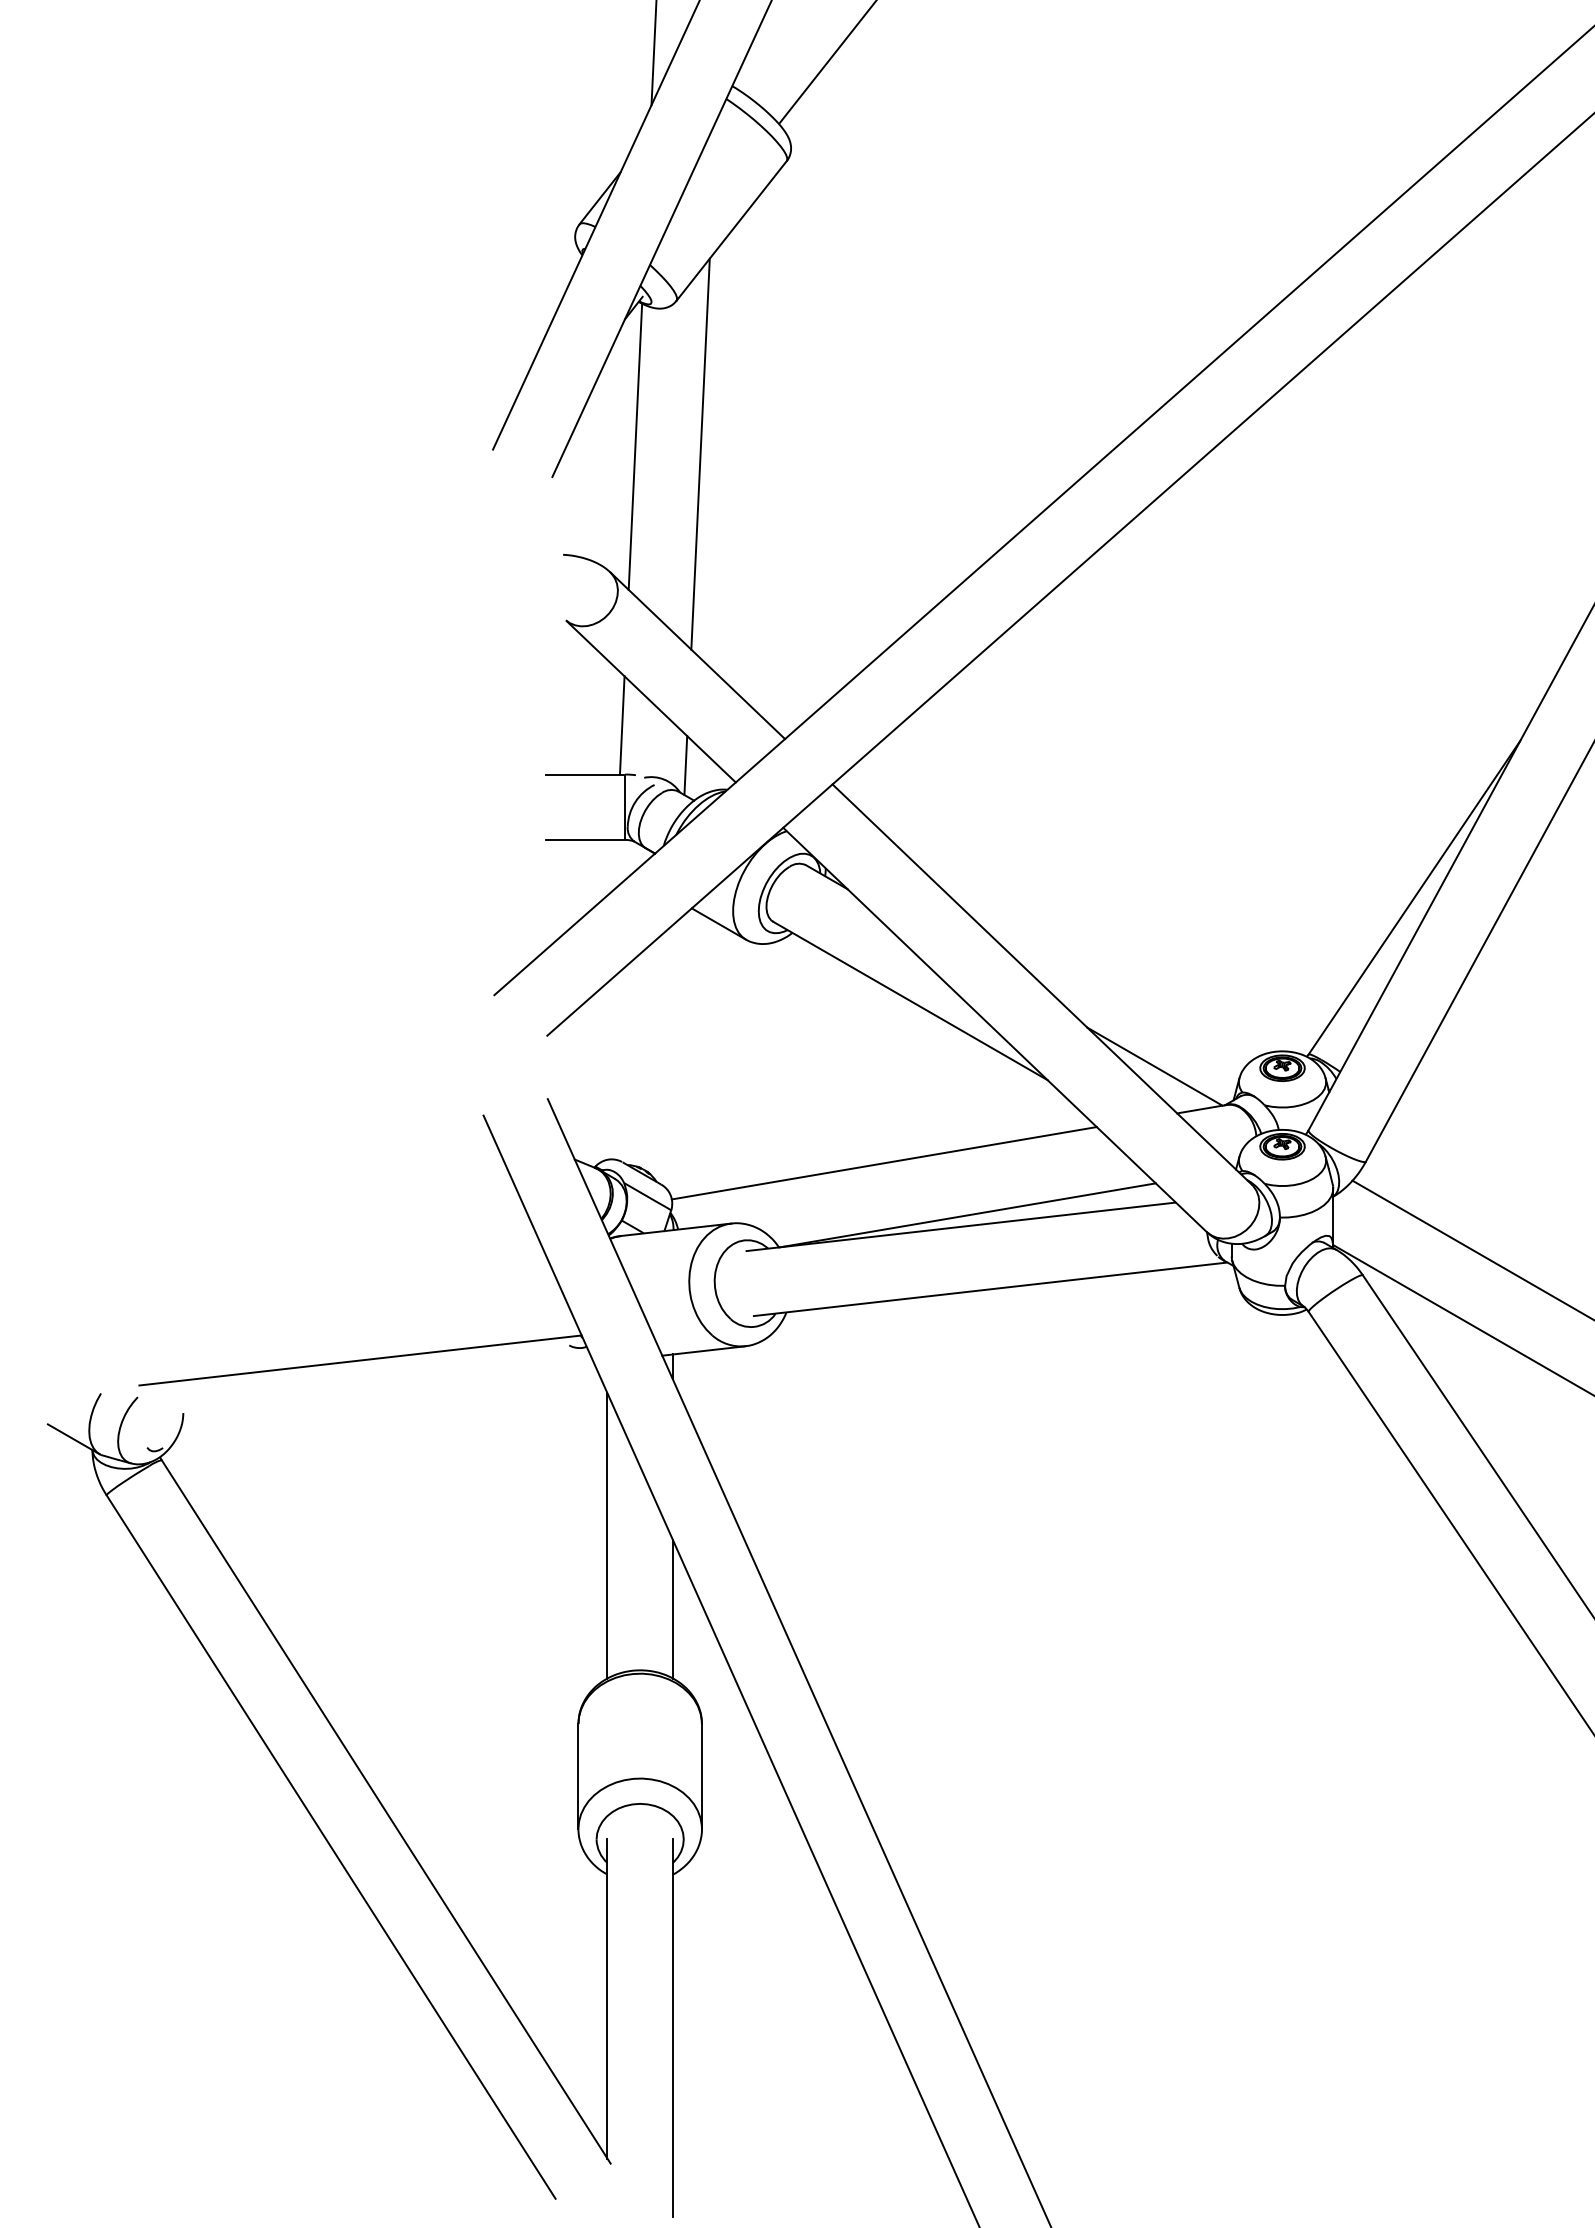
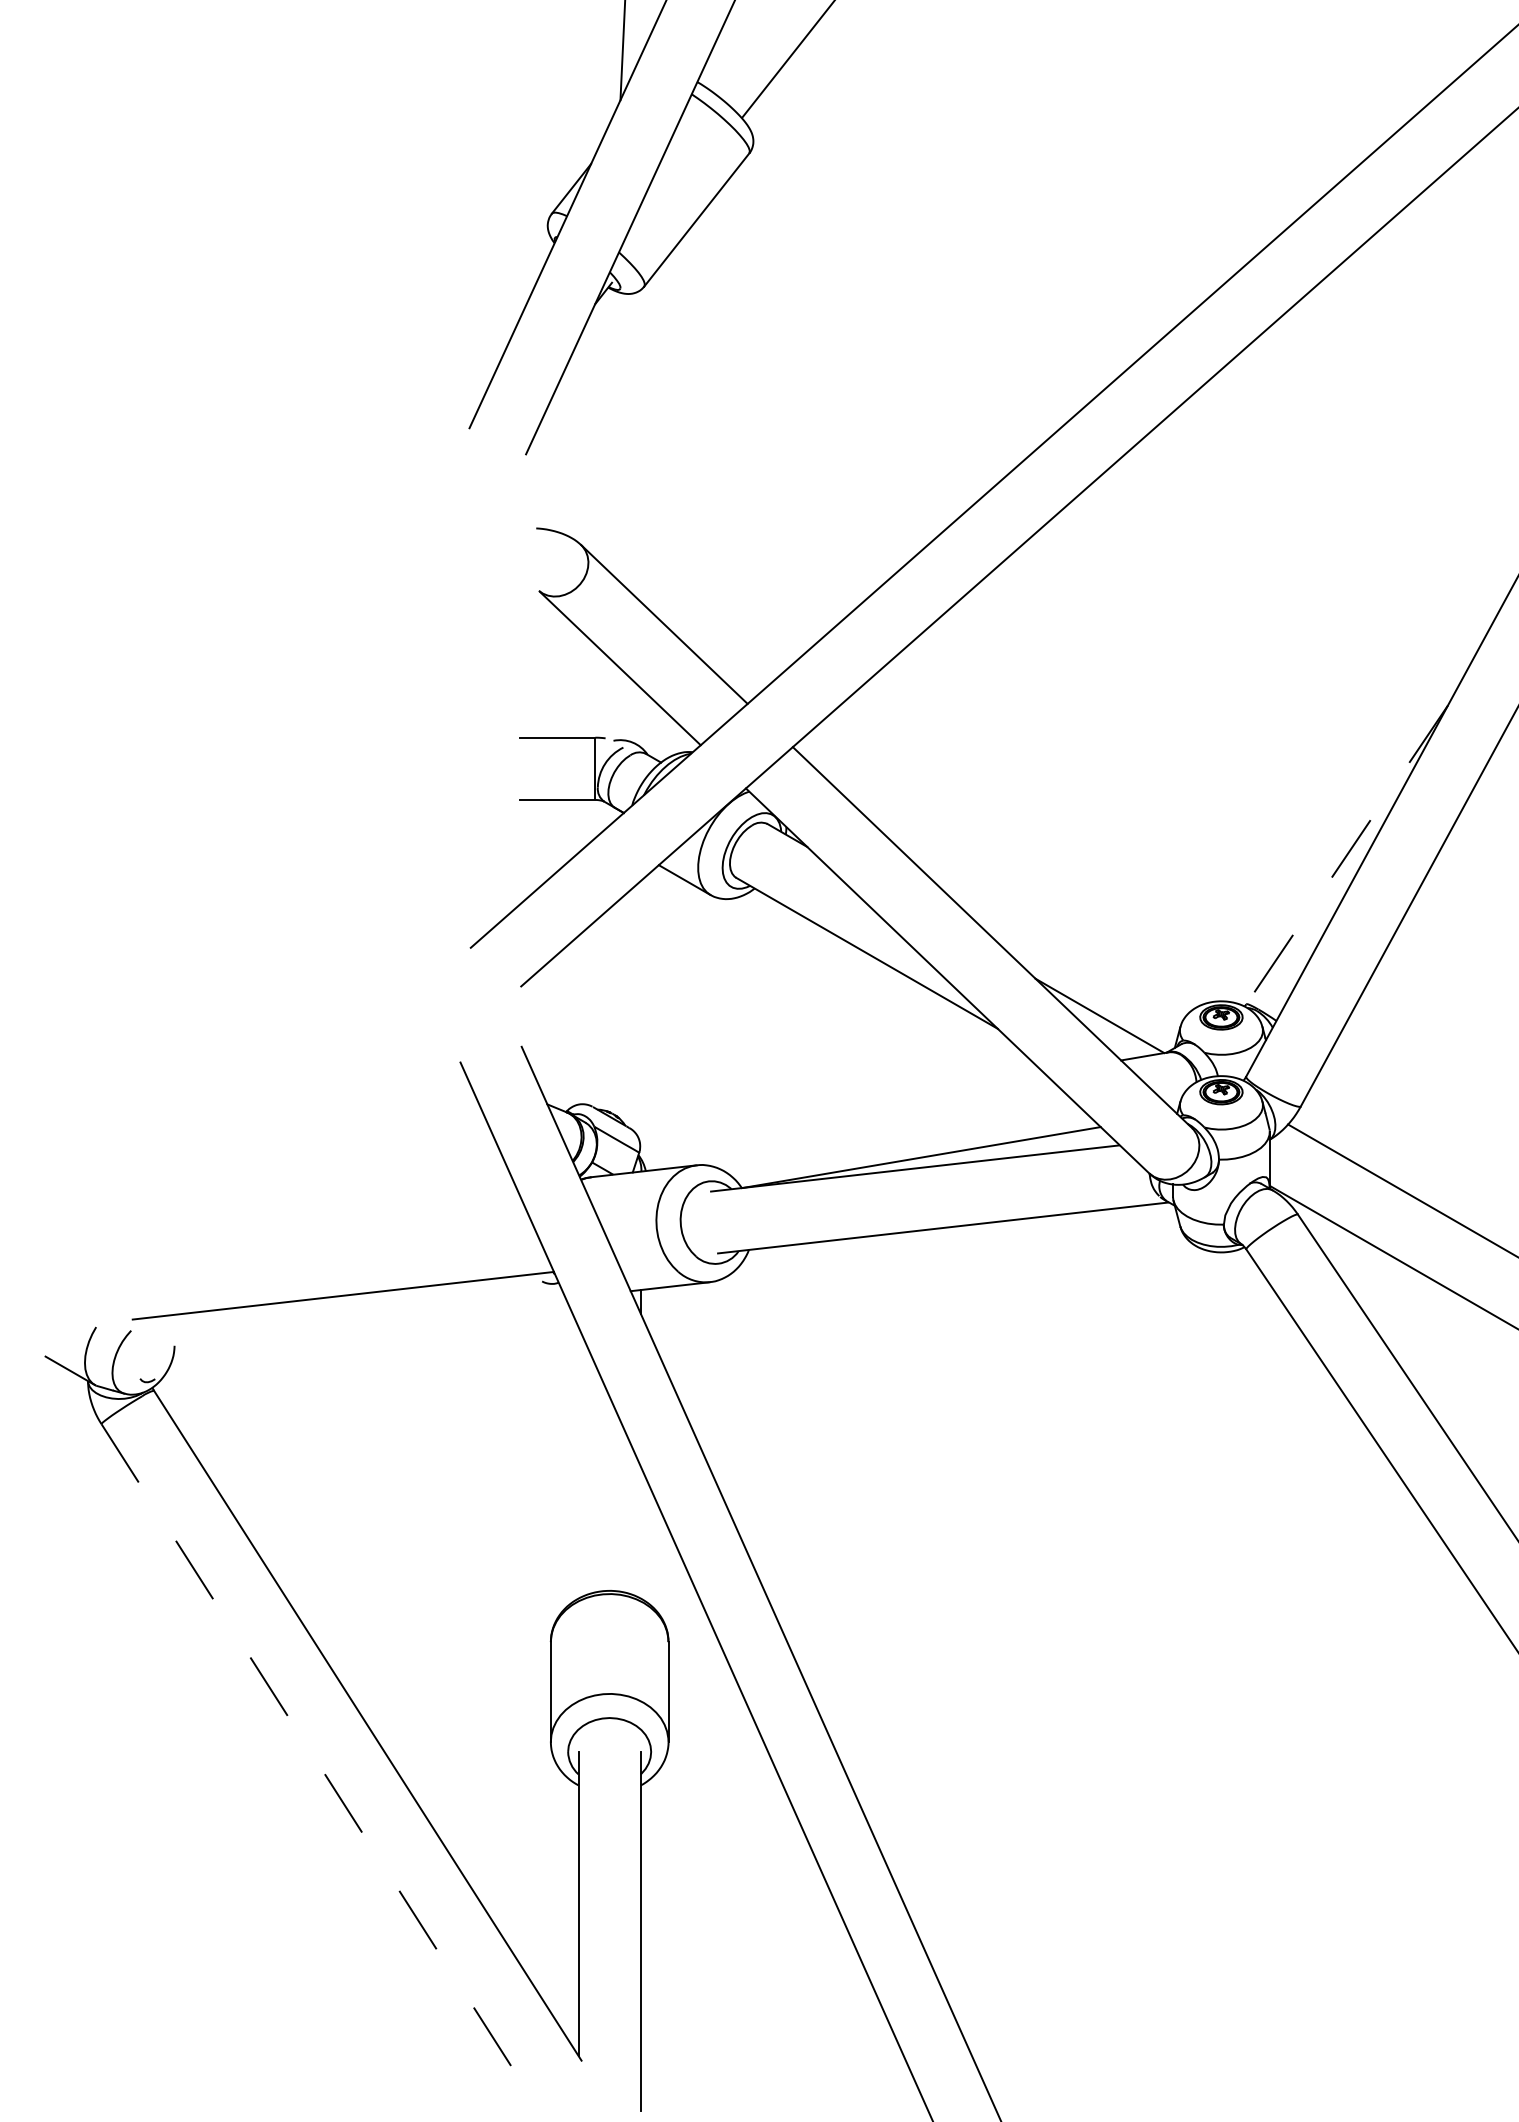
line: (635, 446) -> (605, 425), removed
line: (700, 453) -> (667, 431), removed
line: (621, 725) -> (591, 690), removed
line: (685, 765) -> (652, 729), removed
line: (1414, 897) -> (1347, 854), solid -> dashed
line: (883, 1163) -> (841, 1108), removed
line: (607, 1535) -> (578, 1462), removed
line: (672, 1608) -> (640, 1531), removed
line: (331, 1847) -> (315, 1759), solid -> dashed

